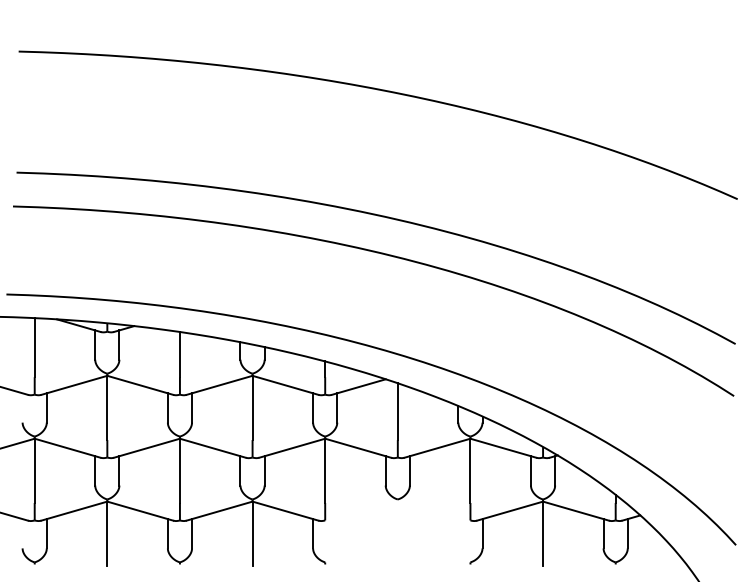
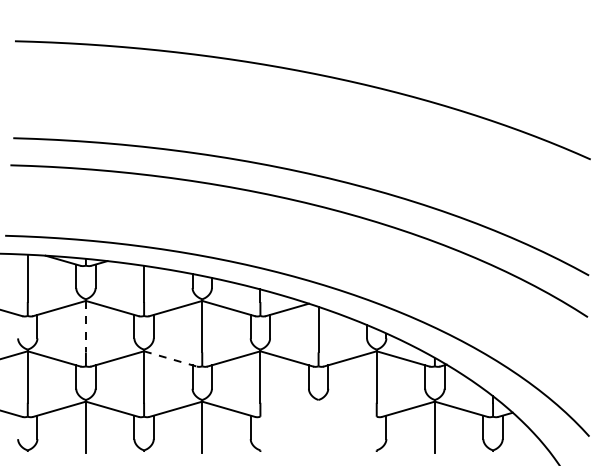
line: (106, 407) -> (85, 326), solid -> dashed
line: (212, 448) -> (170, 359), solid -> dashed

